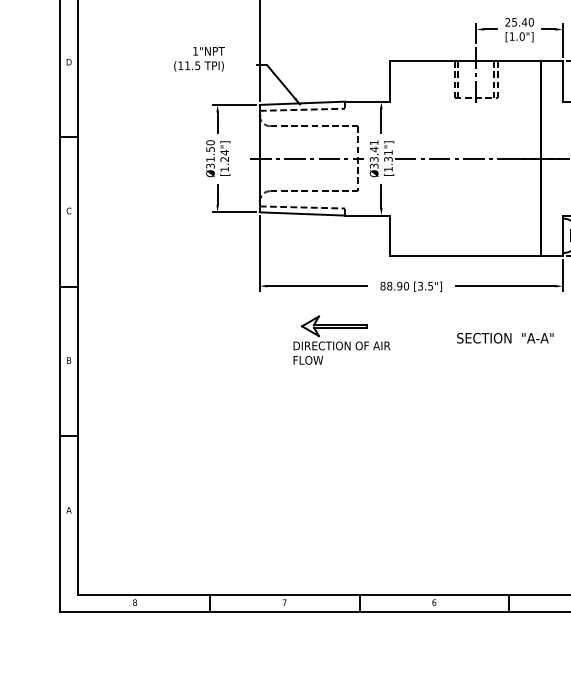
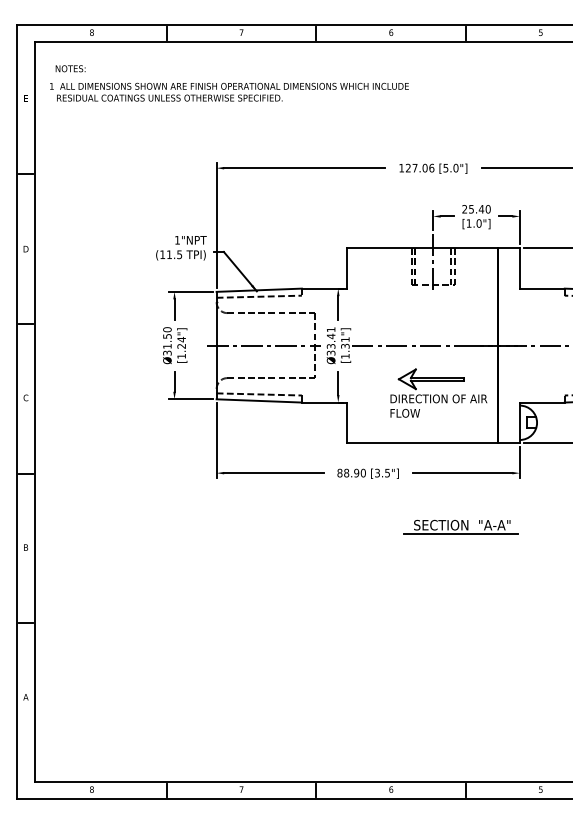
text: (199, 59) -> (181, 248), moved
part: (341, 339) -> (438, 392), moved
line: (503, 347) -> (460, 534), added

